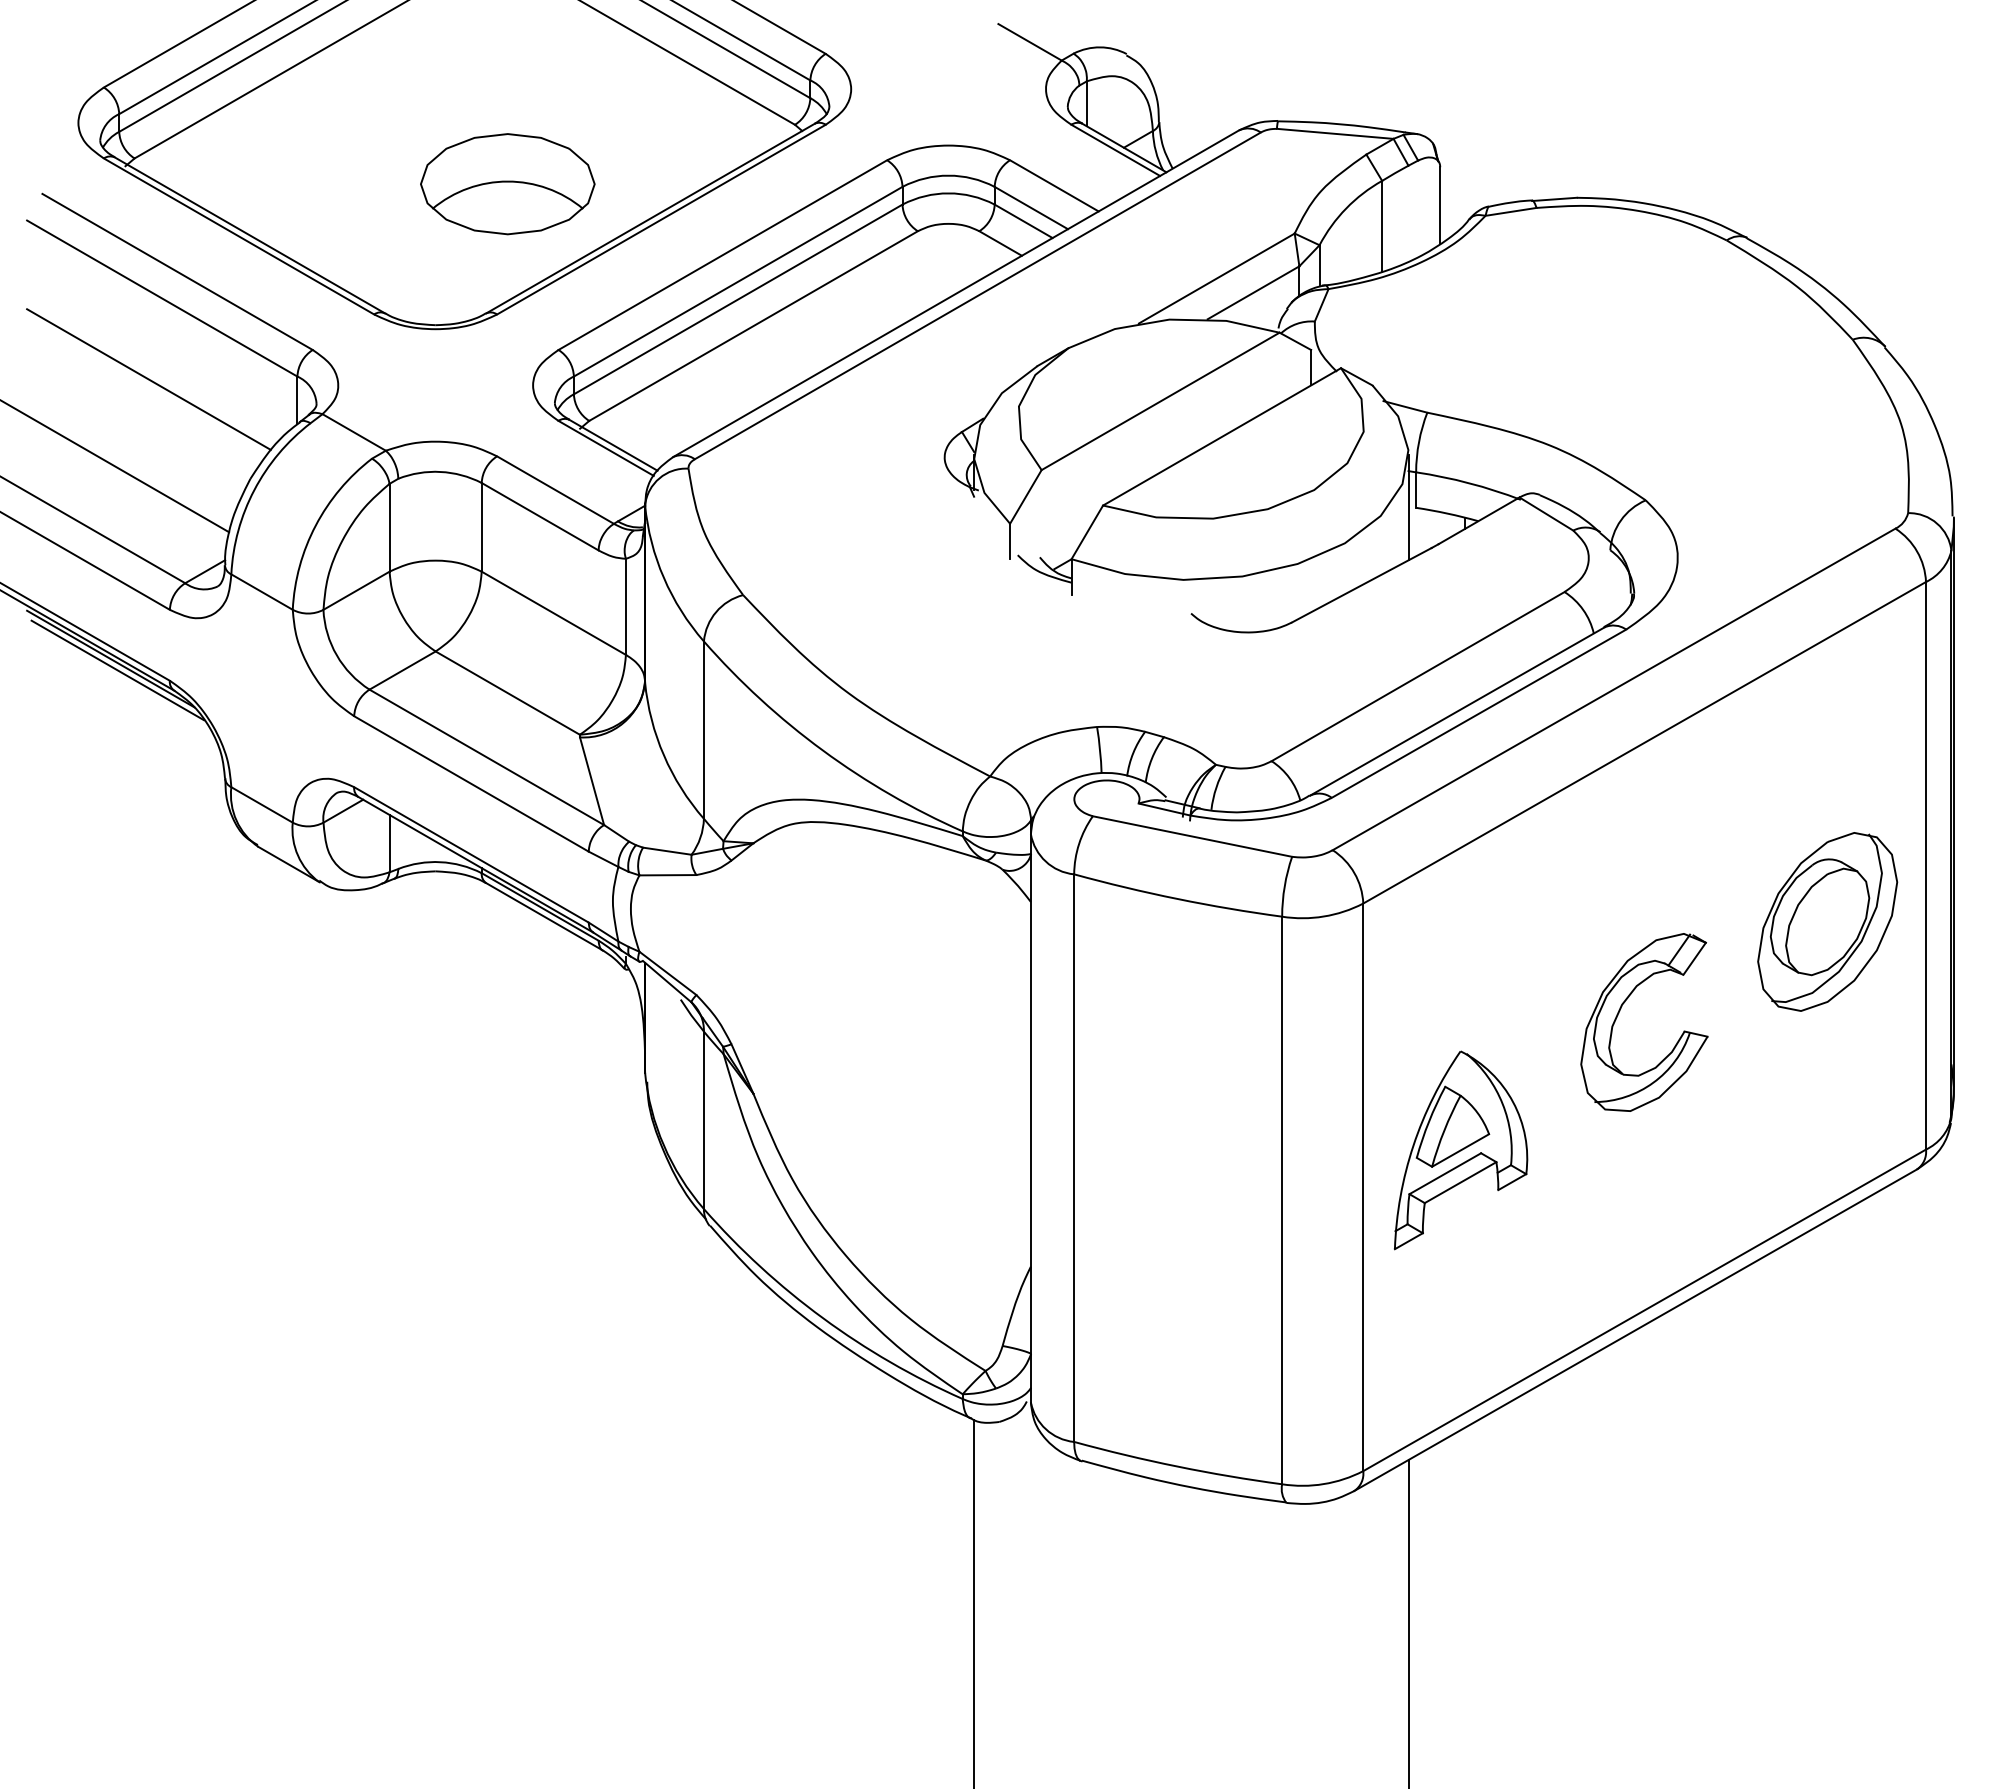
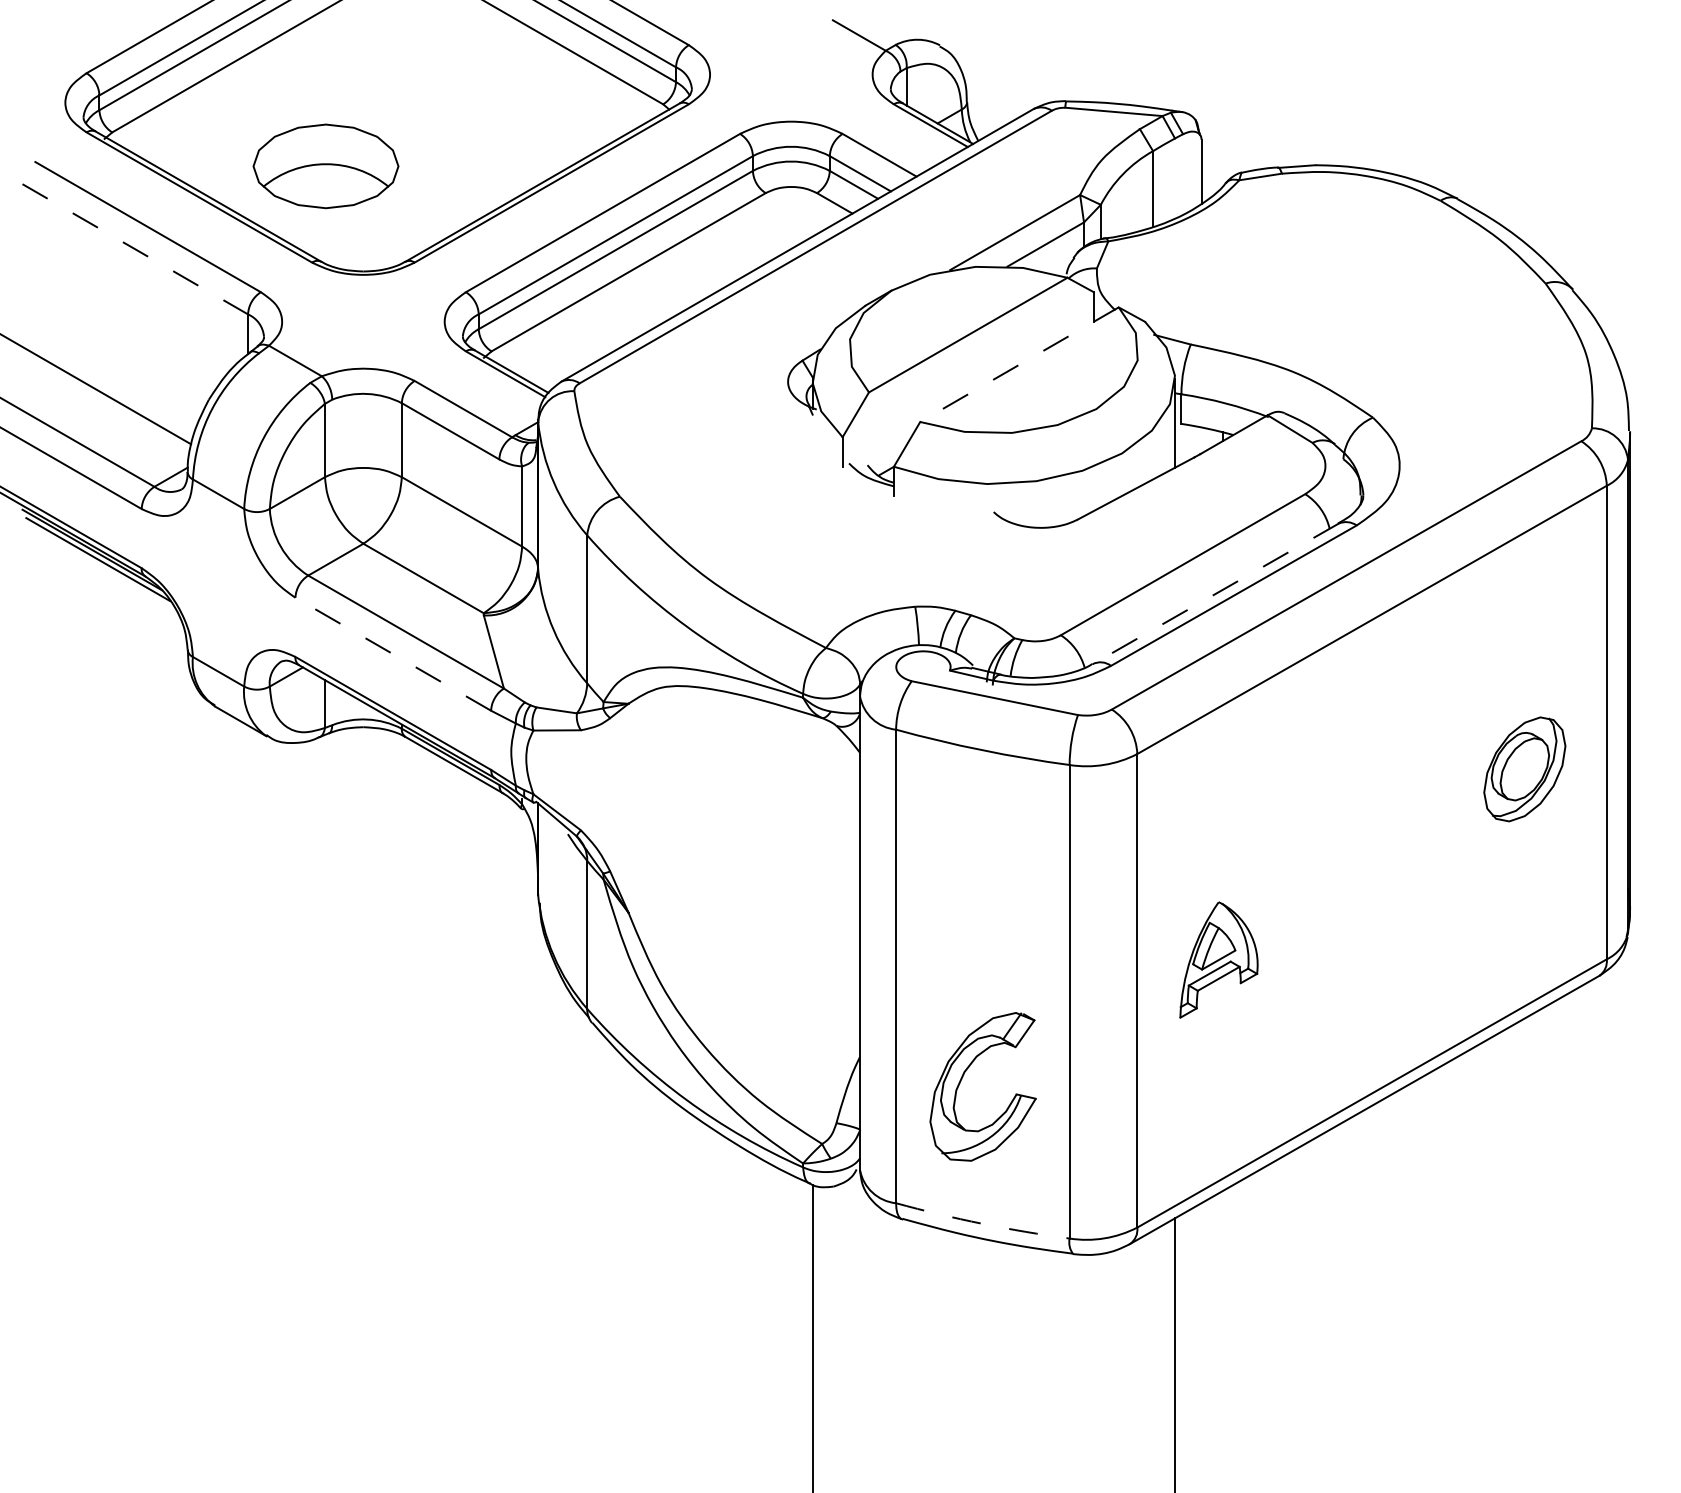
part: (507, 184) -> (325, 166), moved
line: (162, 298) -> (135, 249), solid -> dashed
line: (148, 379) -> (123, 316), removed
line: (1221, 437) -> (1019, 365), solid -> dashed
line: (1457, 711) -> (1215, 593), solid -> dashed
line: (471, 783) -> (393, 653), solid -> dashed
part: (1827, 921) -> (1524, 769), size x0.7
part: (1620, 1011) -> (963, 1077), moved
part: (1461, 1150) -> (1219, 960), size x0.7
arc: (1177, 1466) -> (982, 1223), solid -> dashed

